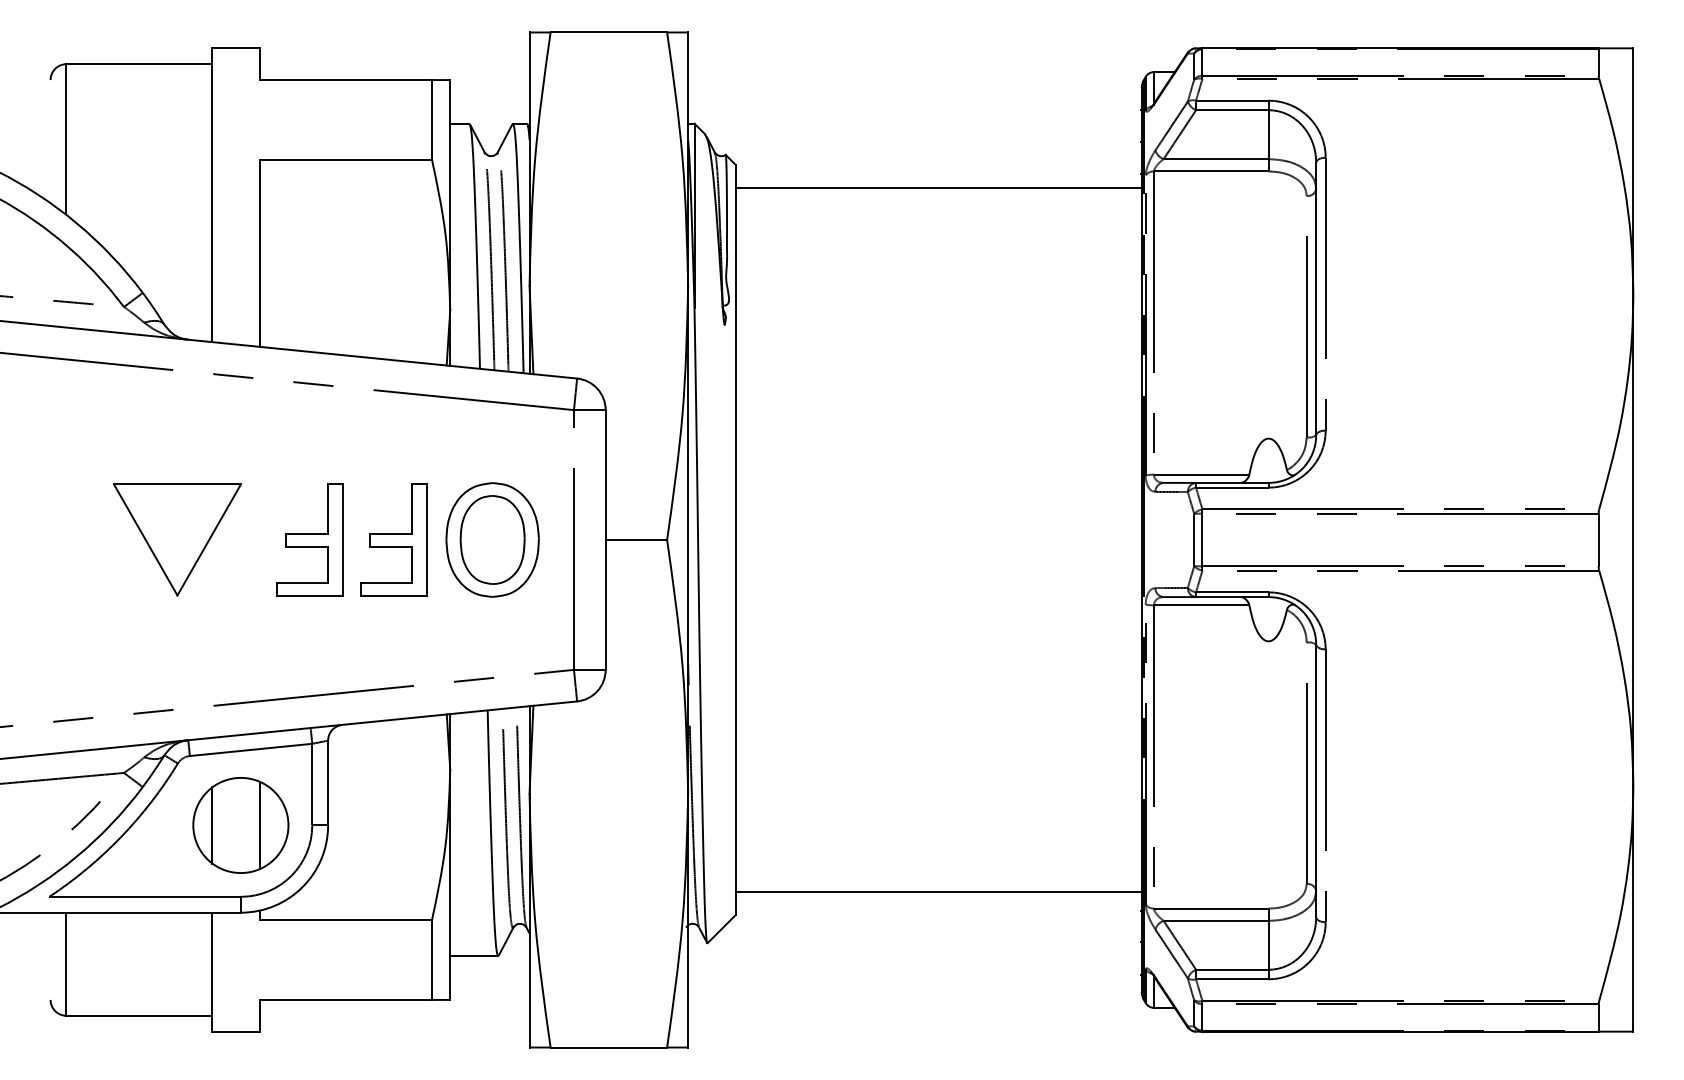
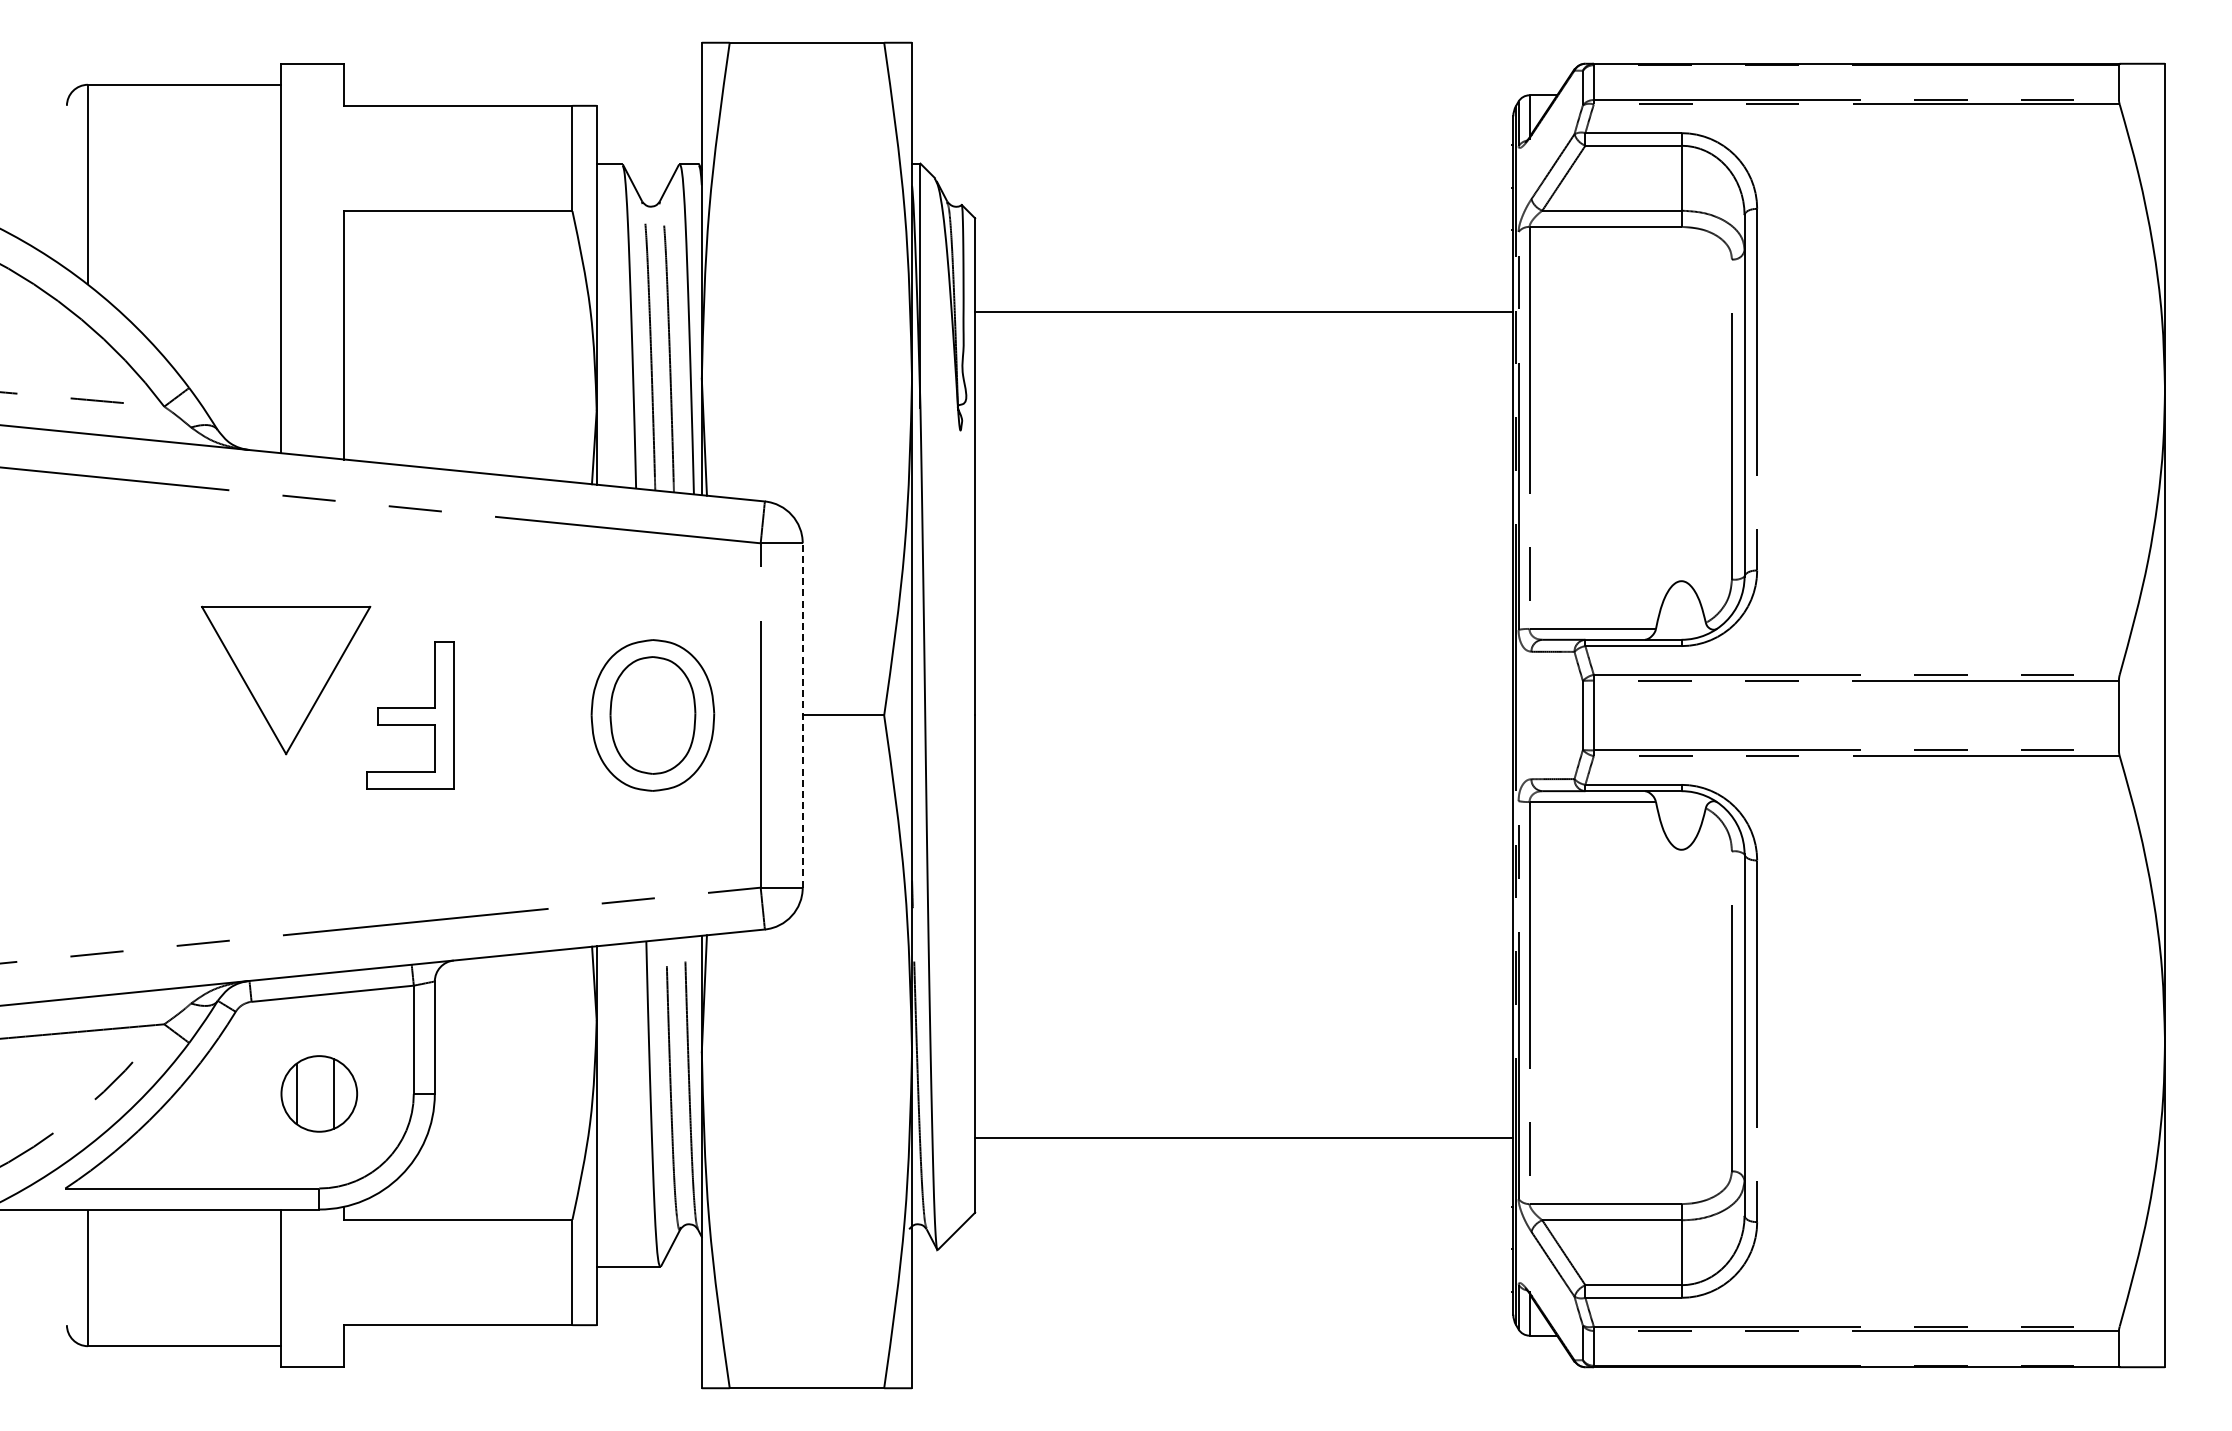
line: (938, 187) -> (1244, 311), moved
part: (177, 540) -> (286, 680), moved
part: (393, 540) -> (521, 715), removed
line: (605, 540) -> (802, 715), solid -> dashed
part: (241, 825) -> (319, 1093), size x0.6
line: (938, 892) -> (1244, 1138), moved

